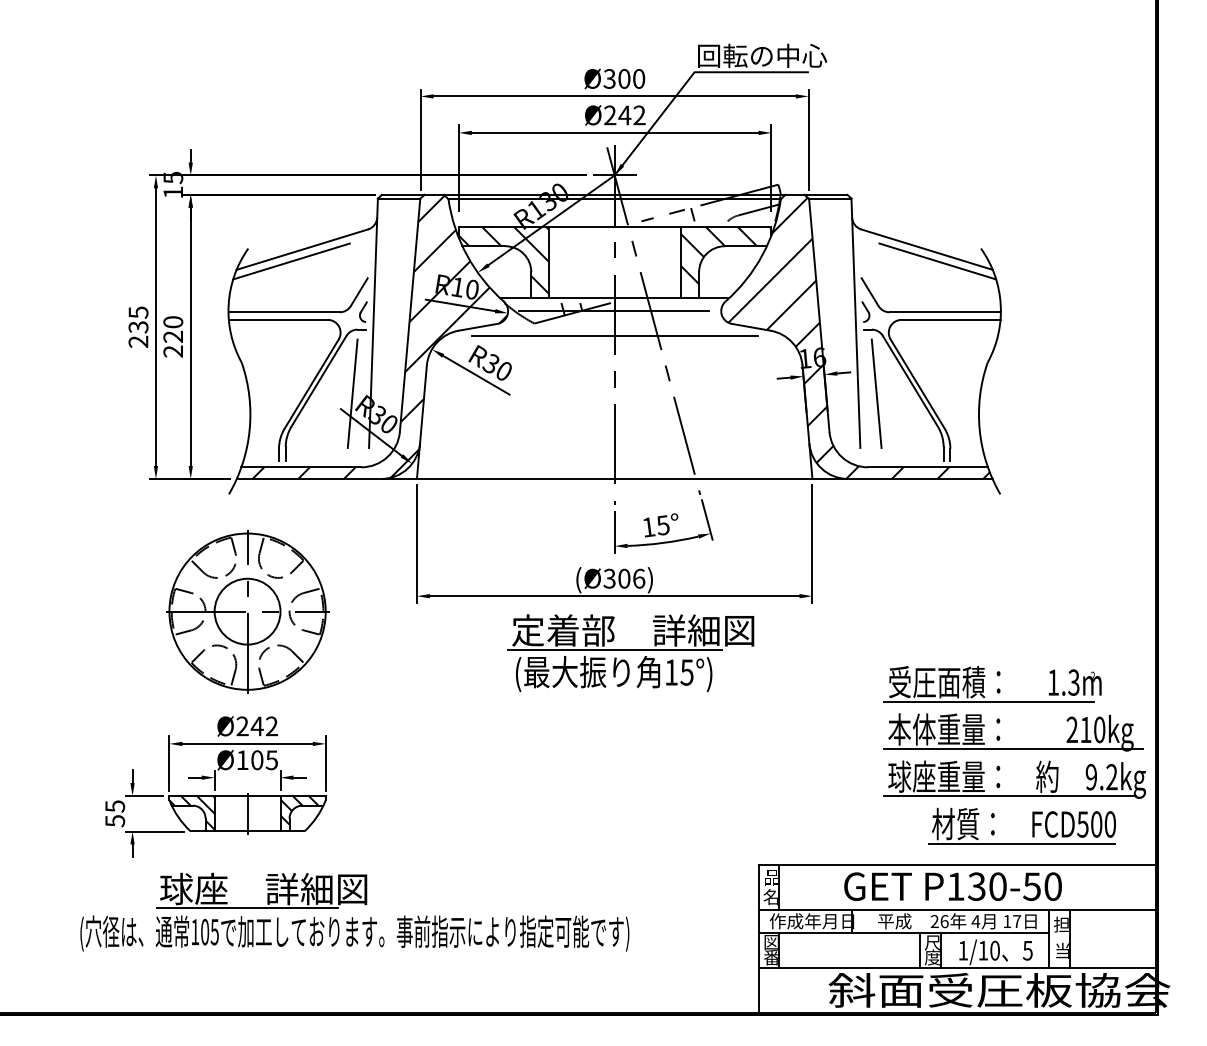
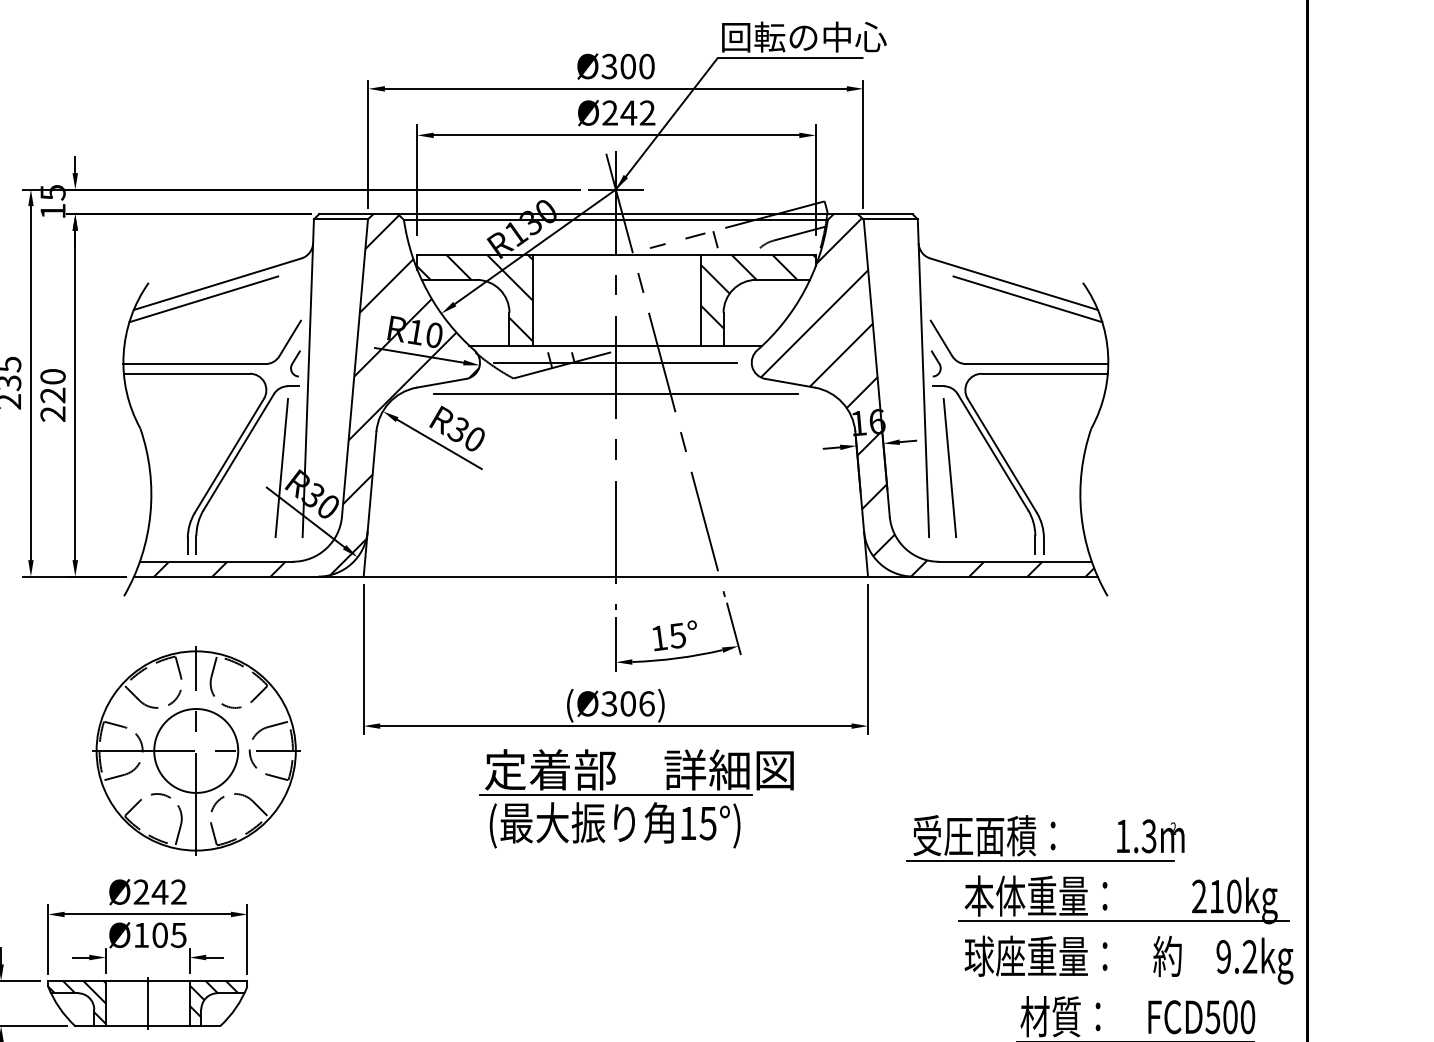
part: (247, 611) -> (196, 750), moved
part: (997, 688) -> (1051, 843), moved
line: (1009, 796) -> (1119, 981), removed

